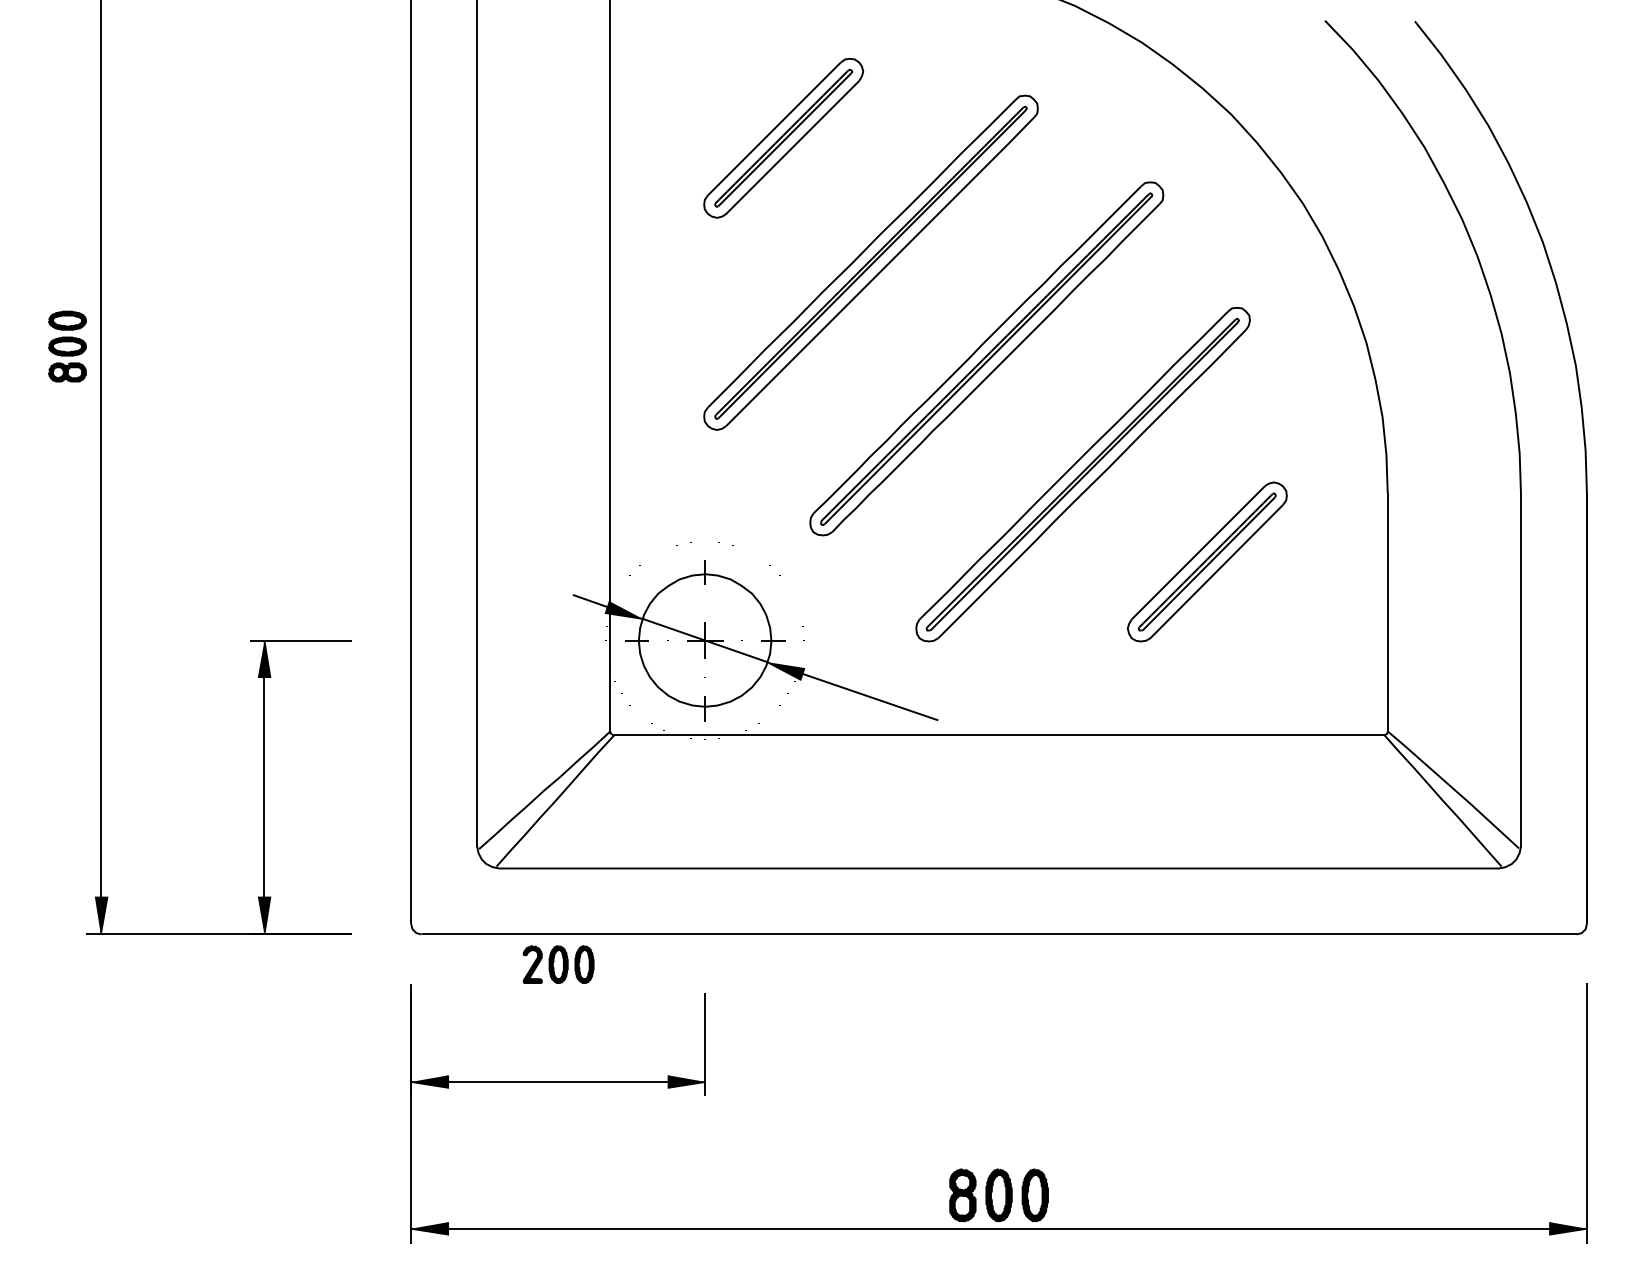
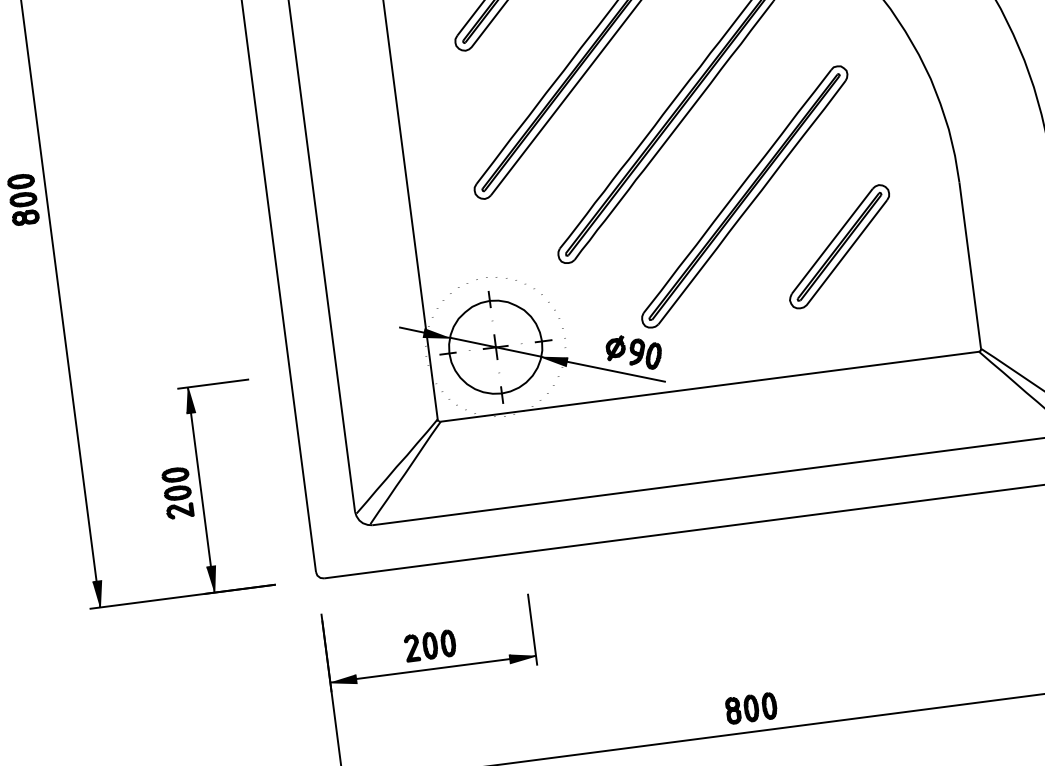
part: (898, 673) -> (633, 352), added
part: (230, 787) -> (177, 493), added
part: (558, 964) -> (430, 645), moved
part: (998, 1195) -> (751, 708), size x0.71

